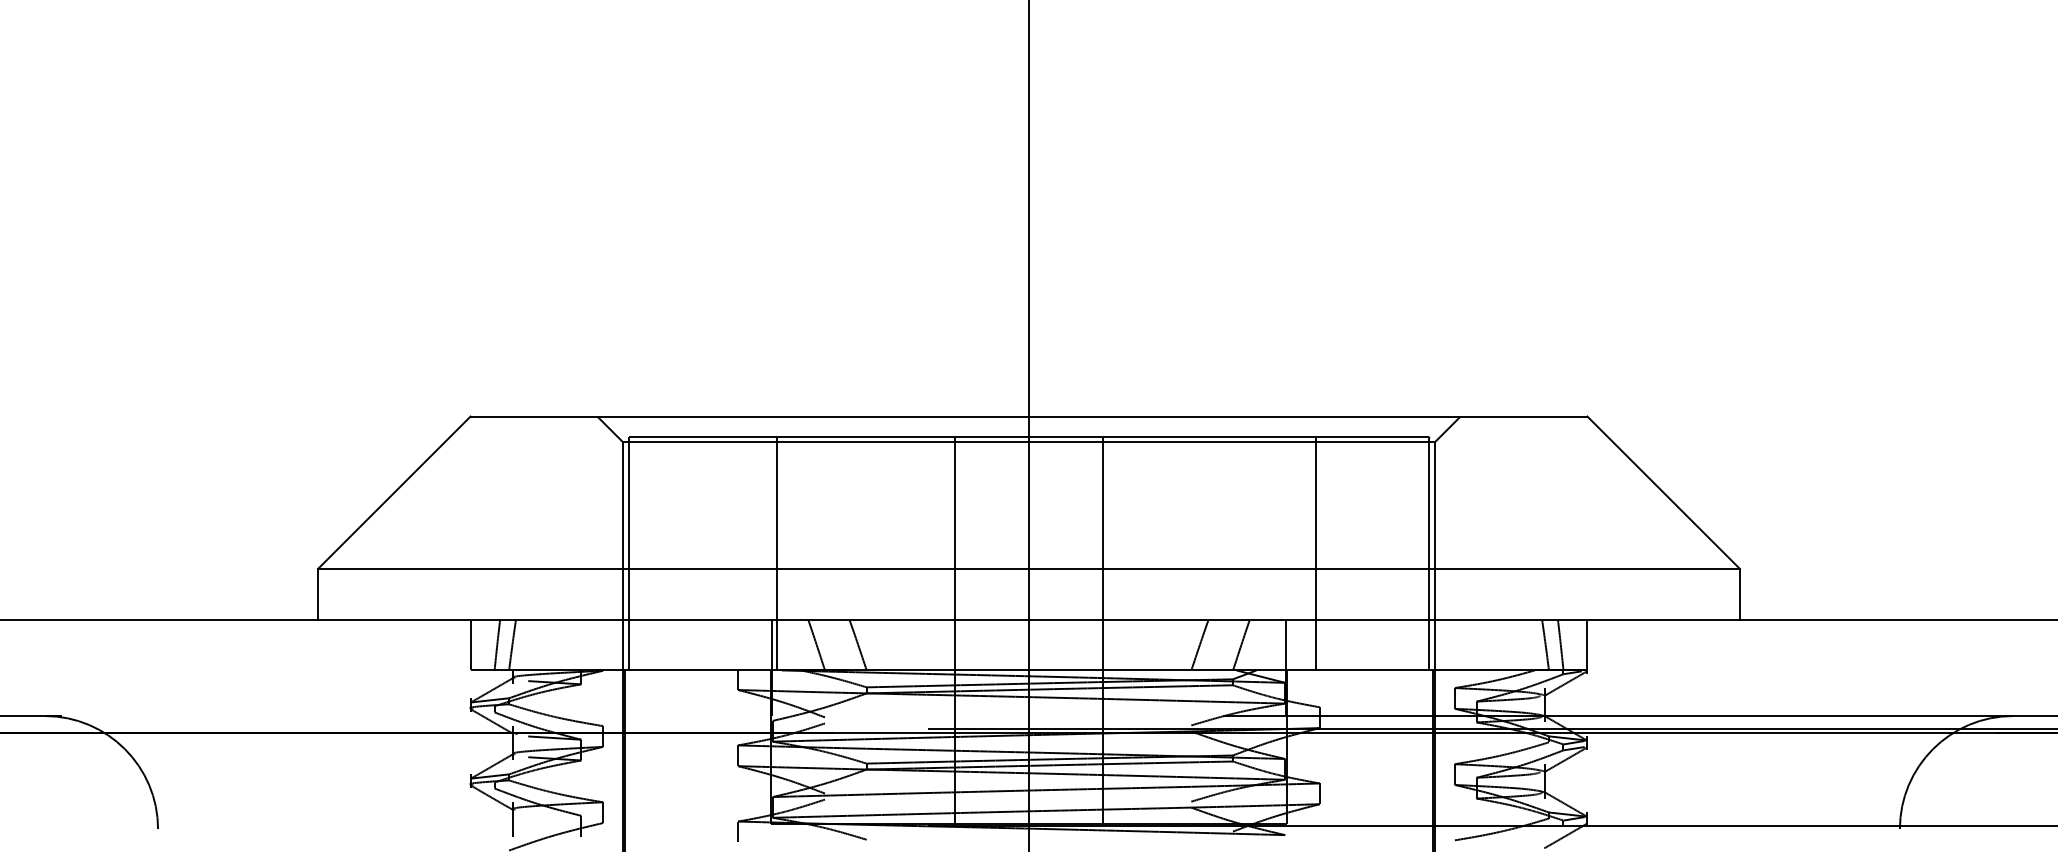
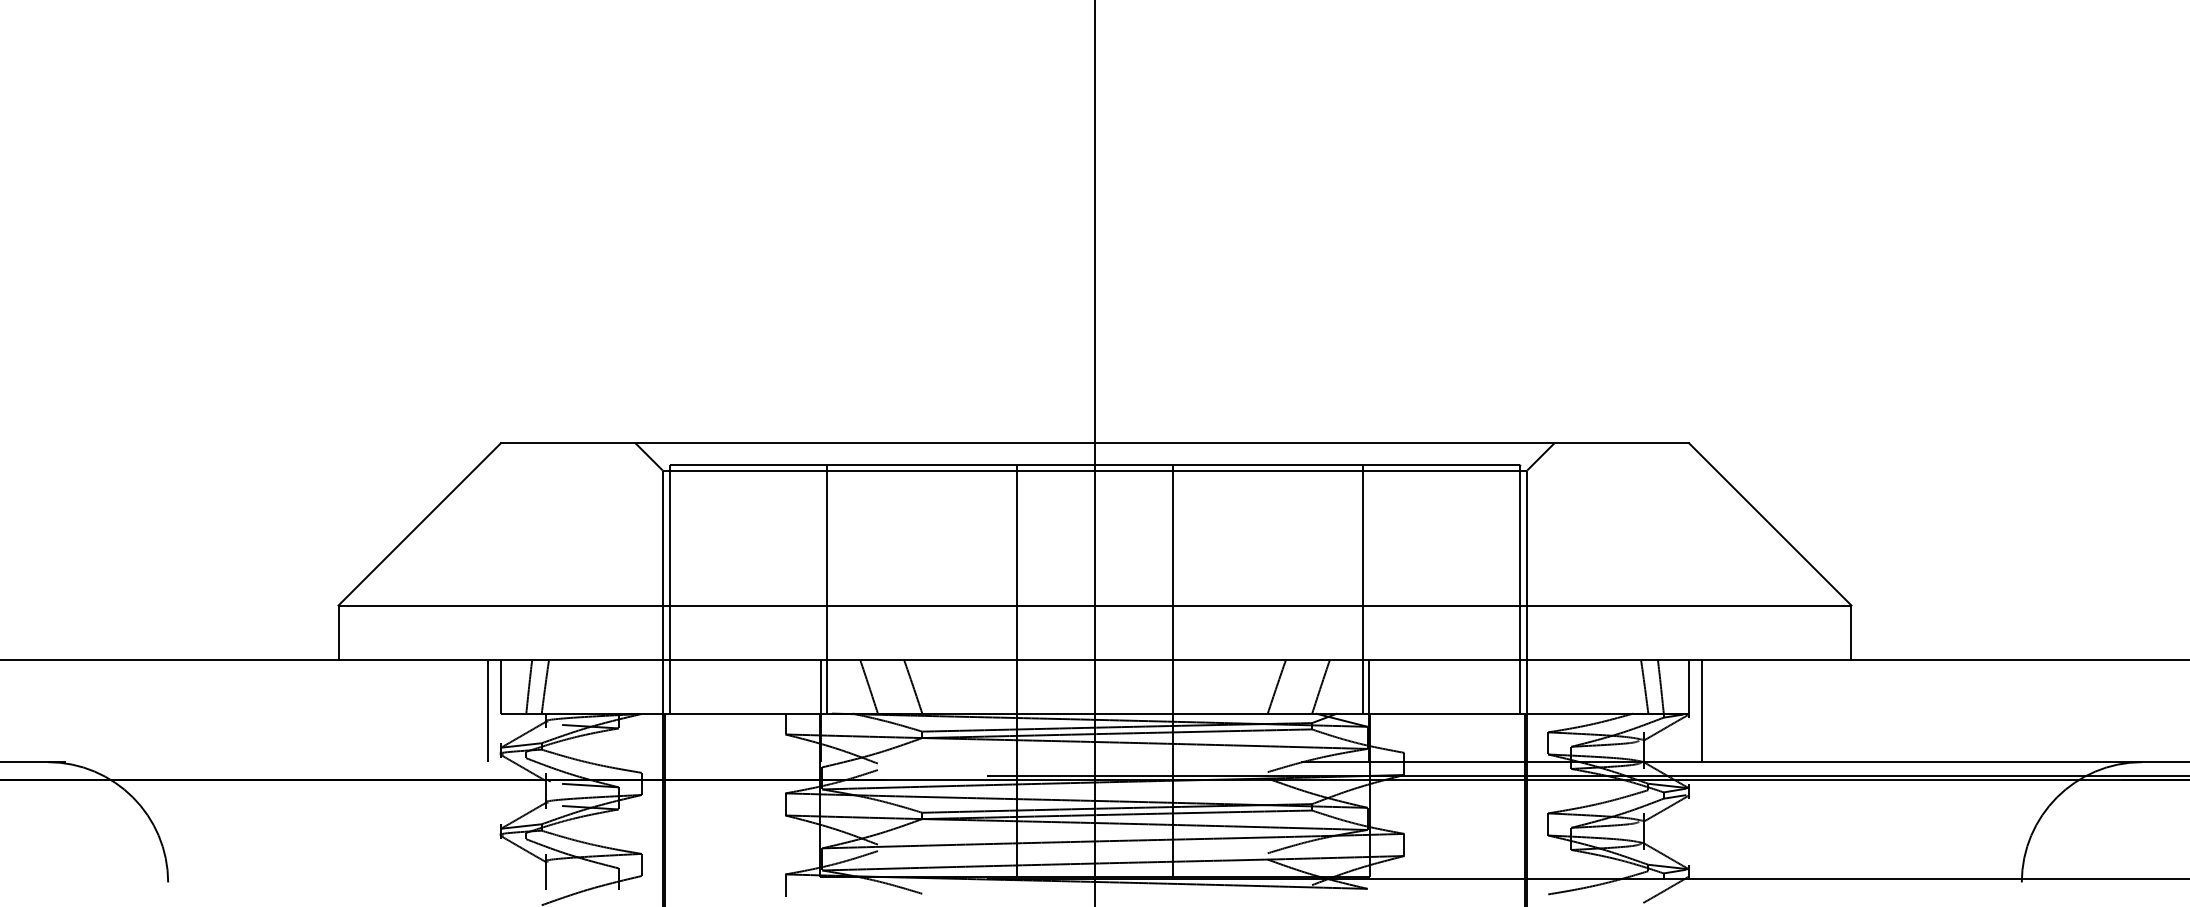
line: (1315, 553) -> (1362, 589), moved
line: (458, 667) -> (487, 710), added
line: (1599, 667) -> (1702, 710), added

